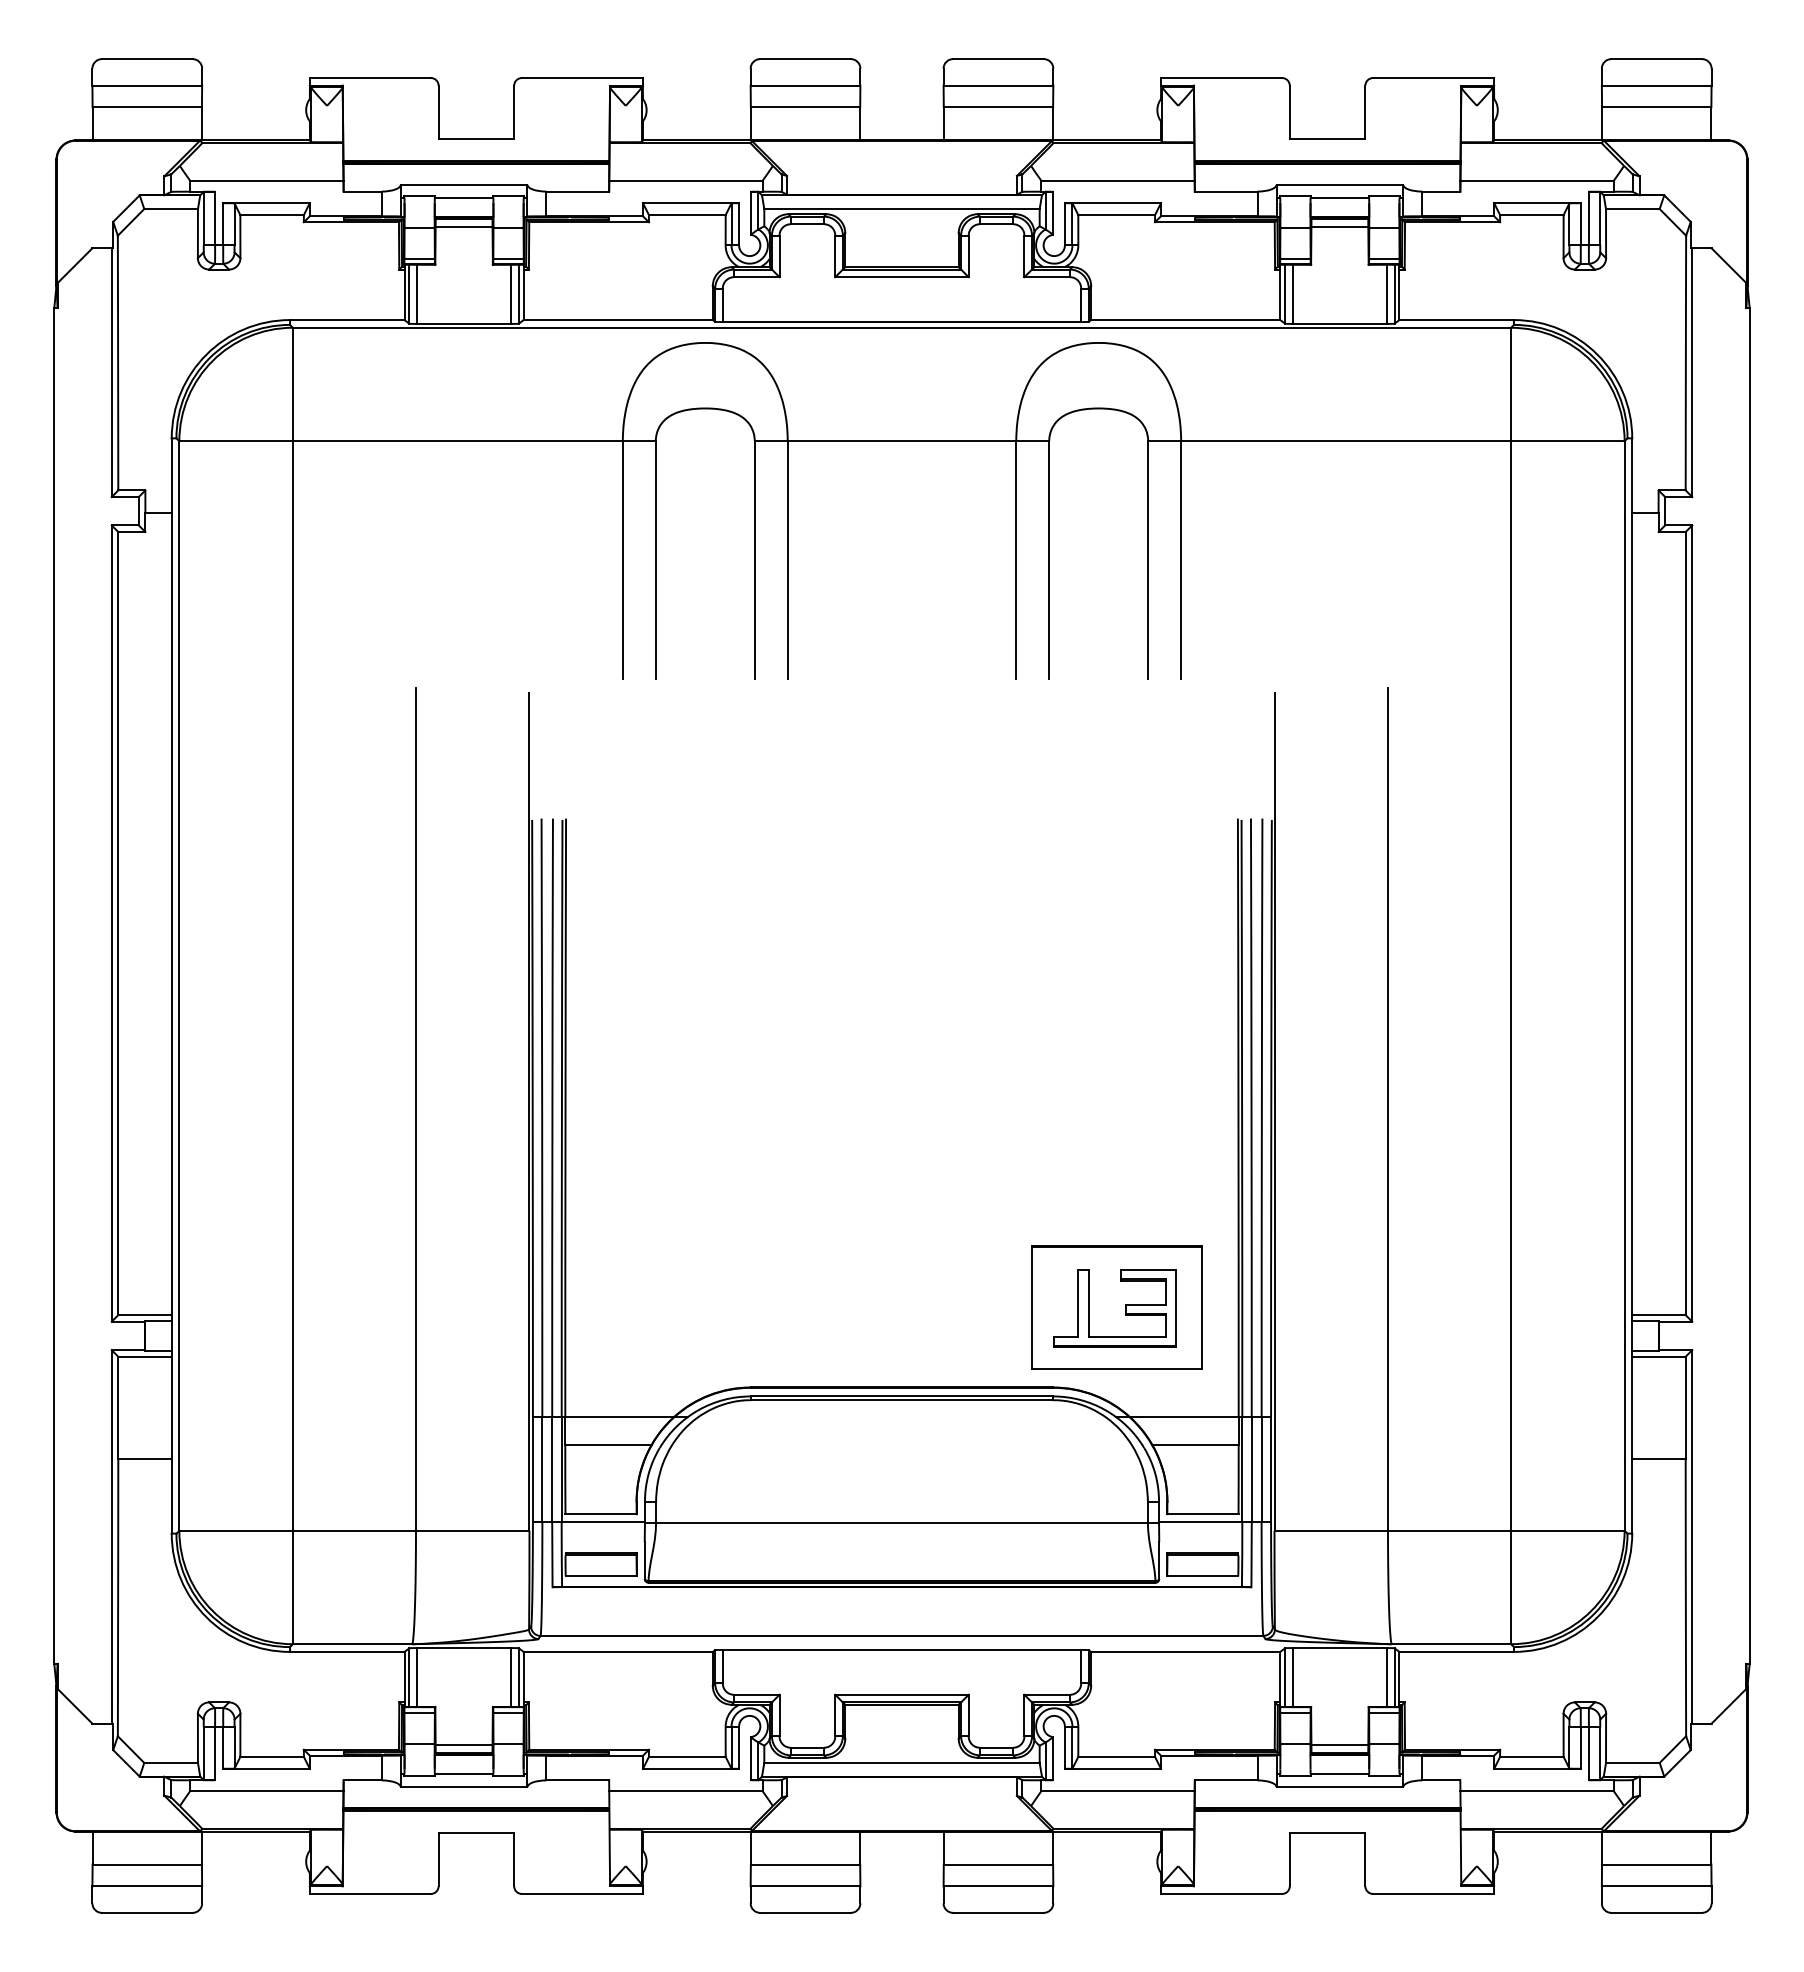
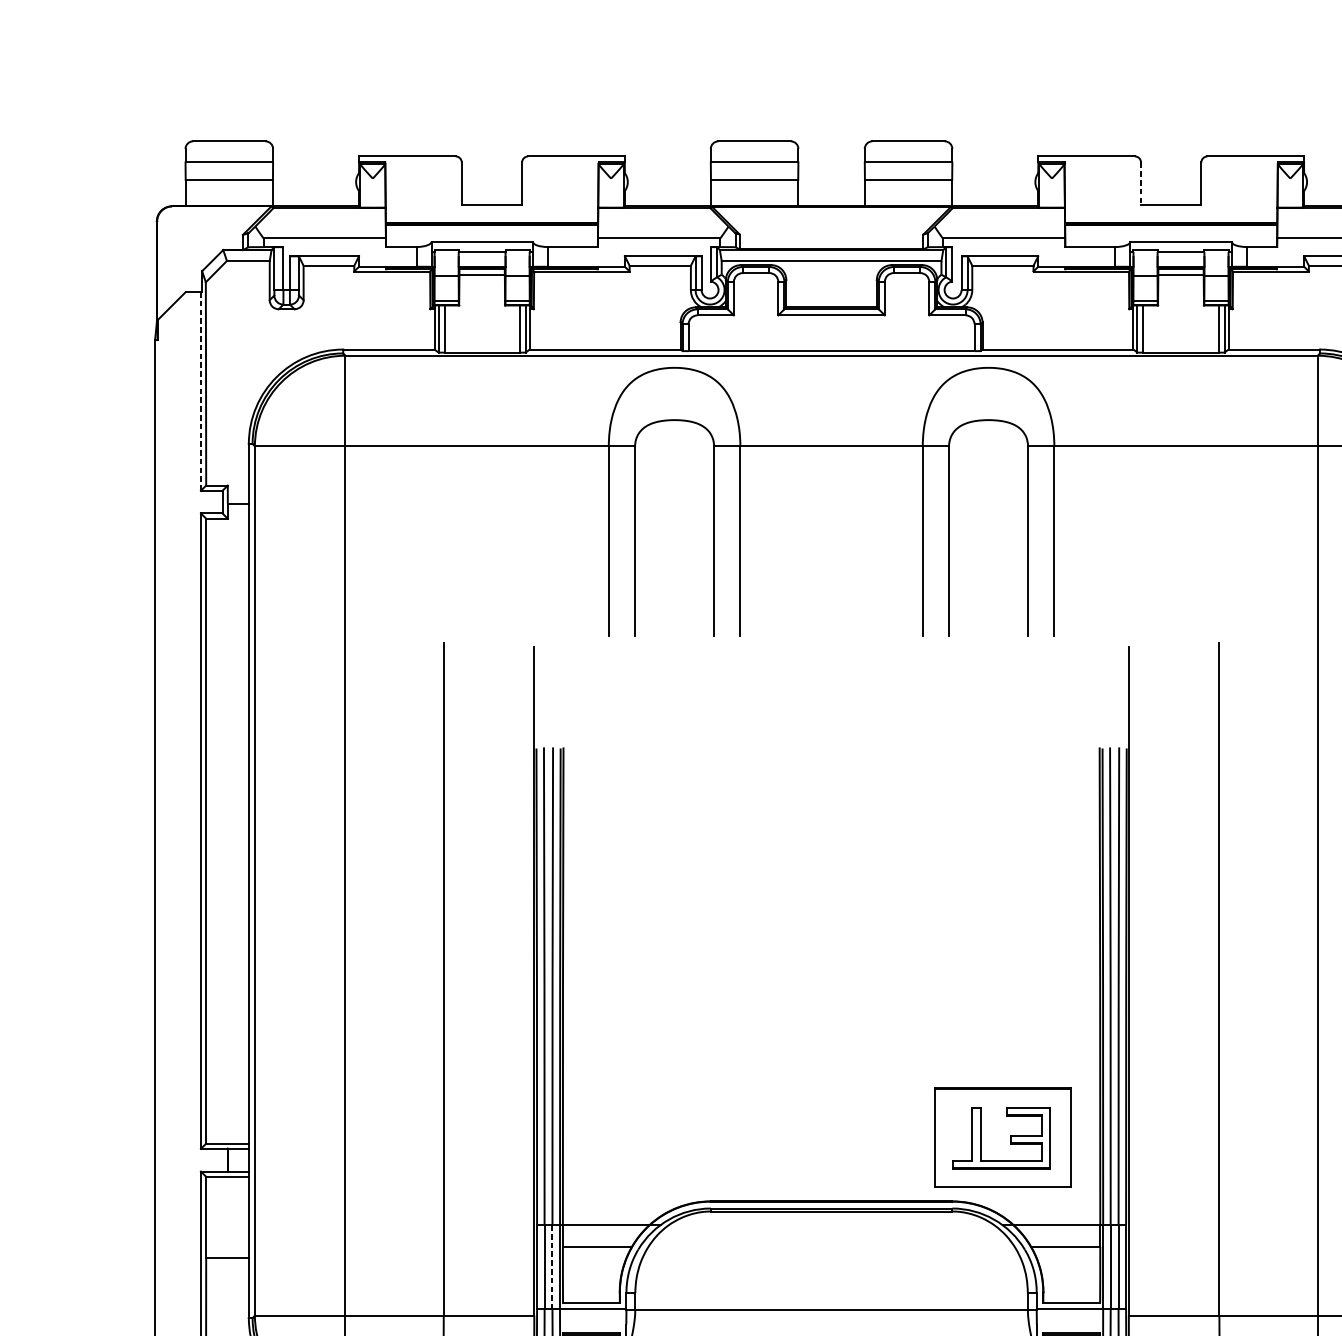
line: (1289, 112) -> (1140, 183), solid -> dashed
line: (111, 372) -> (200, 391), solid -> dashed
line: (552, 1469) -> (552, 1266), solid -> dashed

